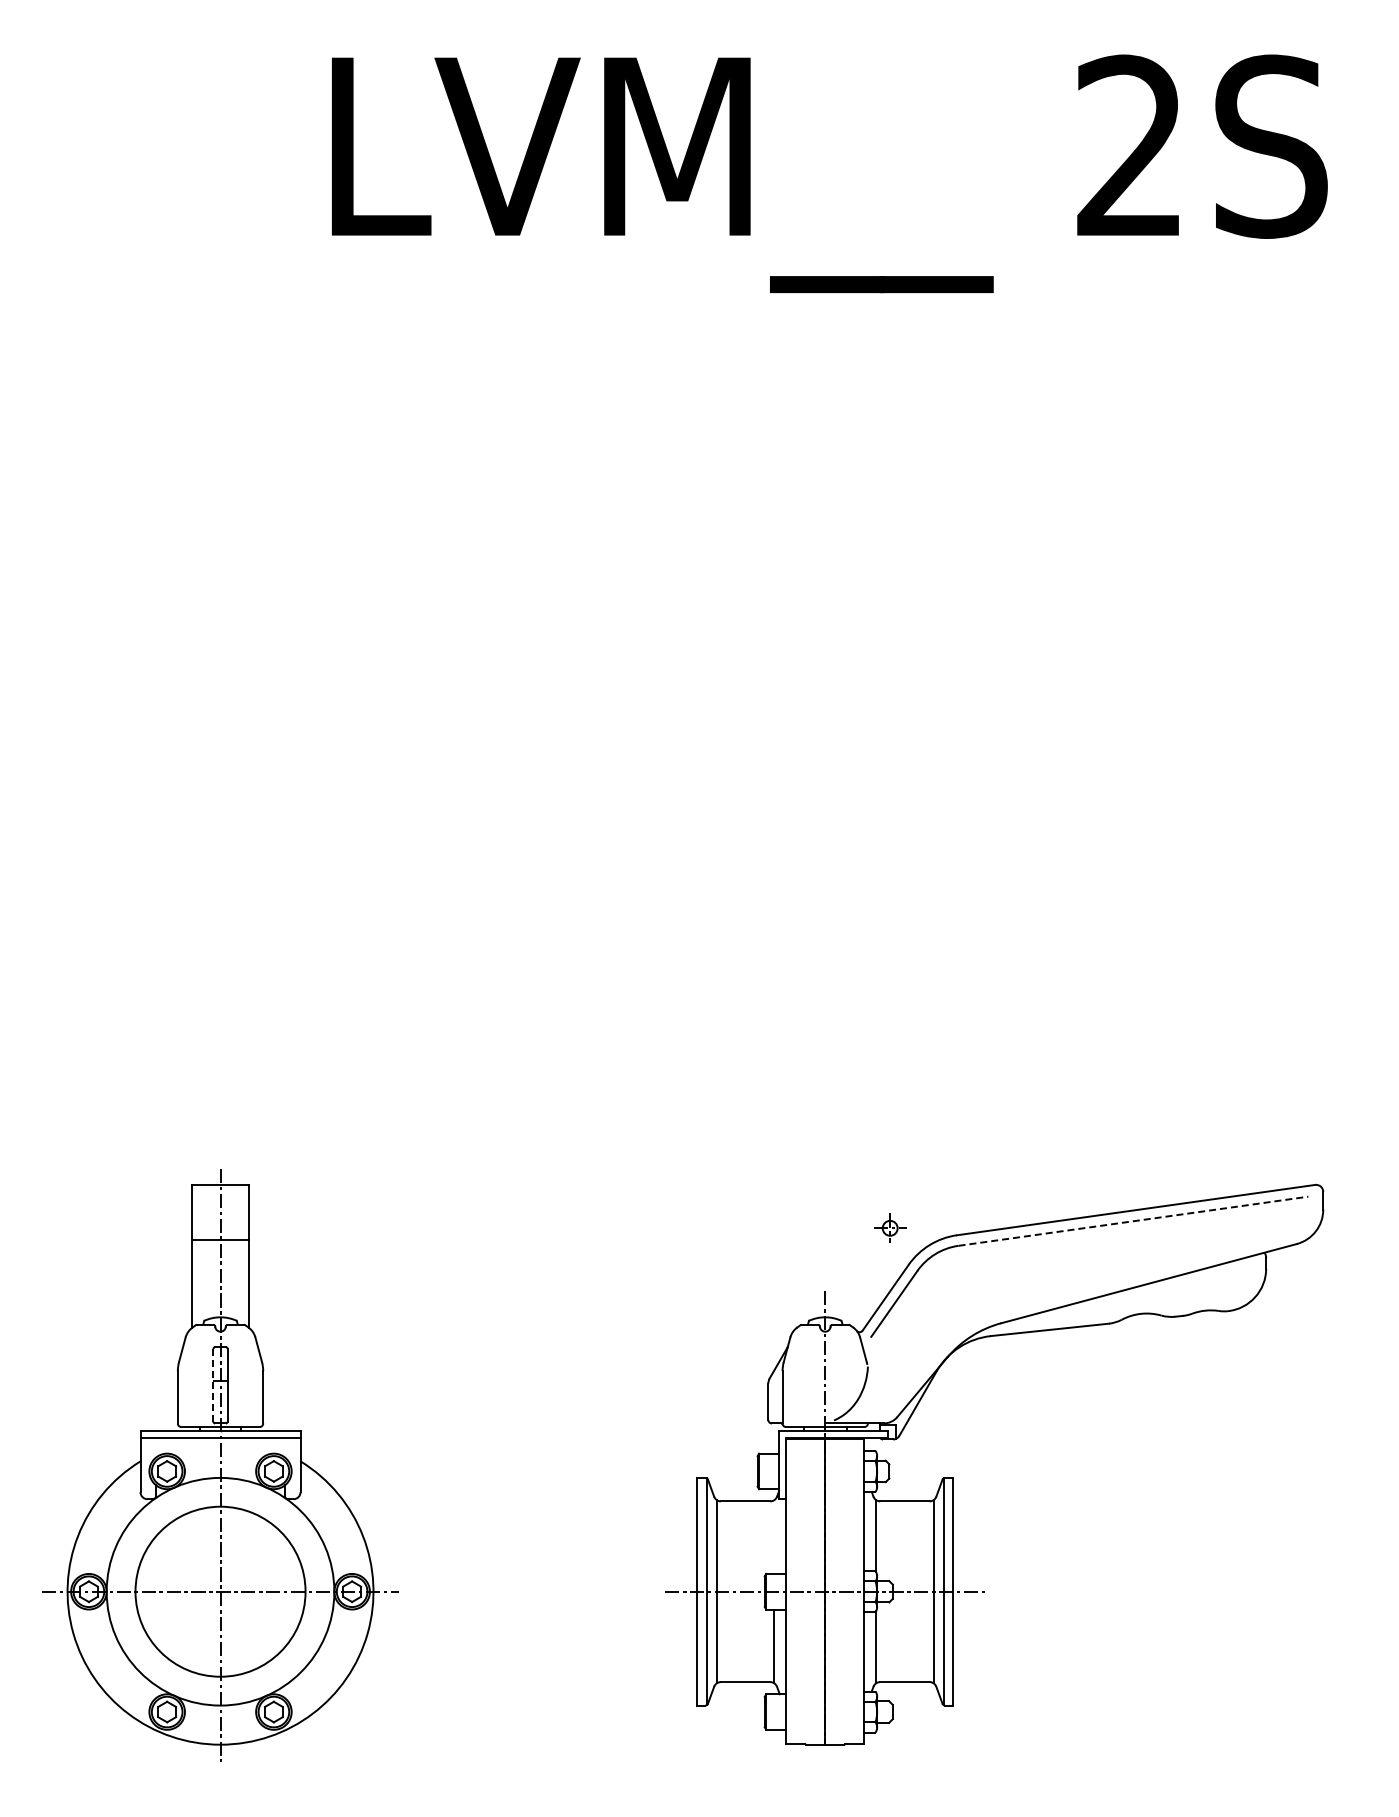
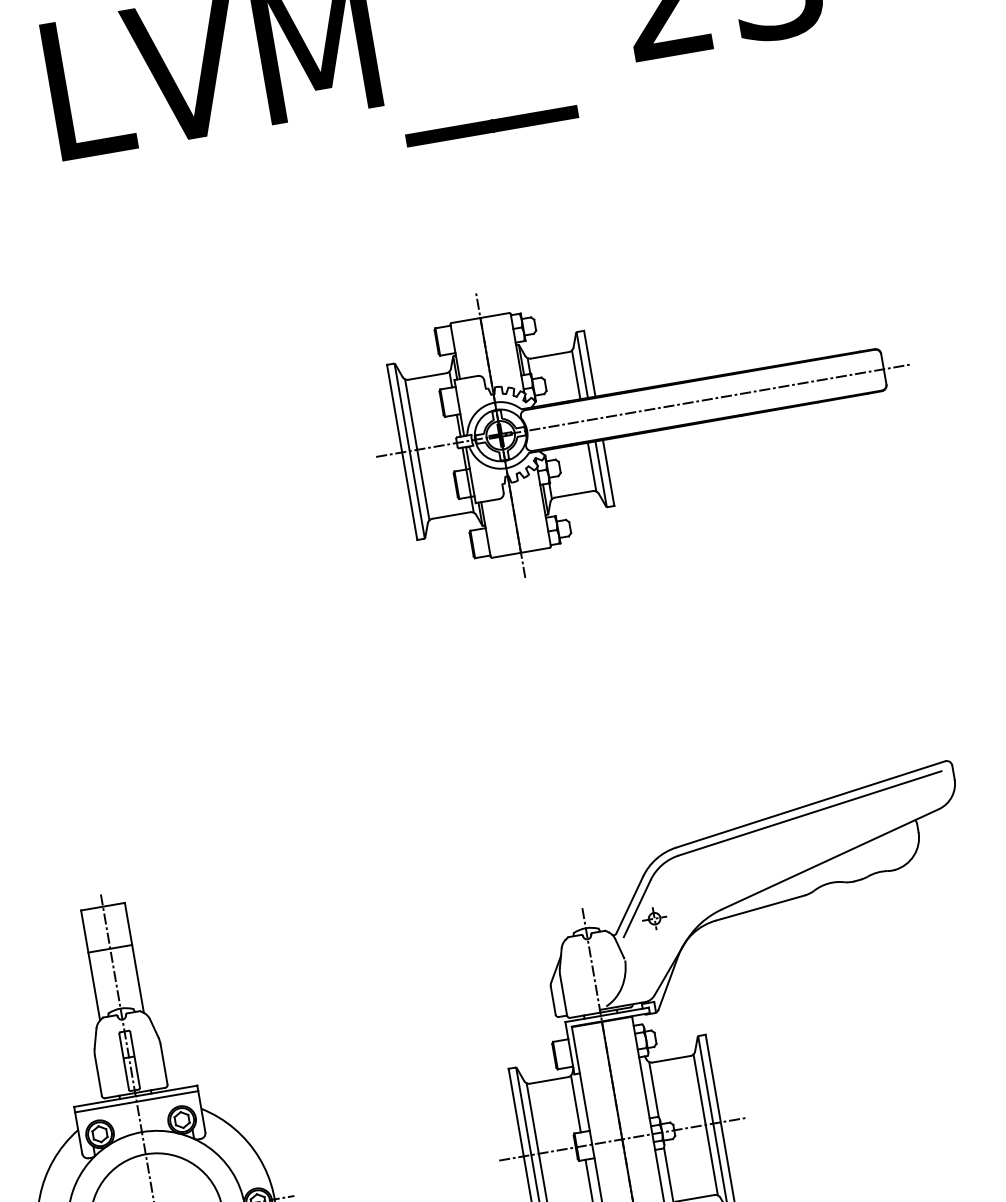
part: (1009, 676) -> (642, 410), added
line: (1133, 1221) -> (810, 813), dashed -> solid
part: (890, 1227) -> (654, 918), moved
line: (213, 1385) -> (124, 1061), dashed -> solid
line: (774, 1536) -> (575, 1103), added

